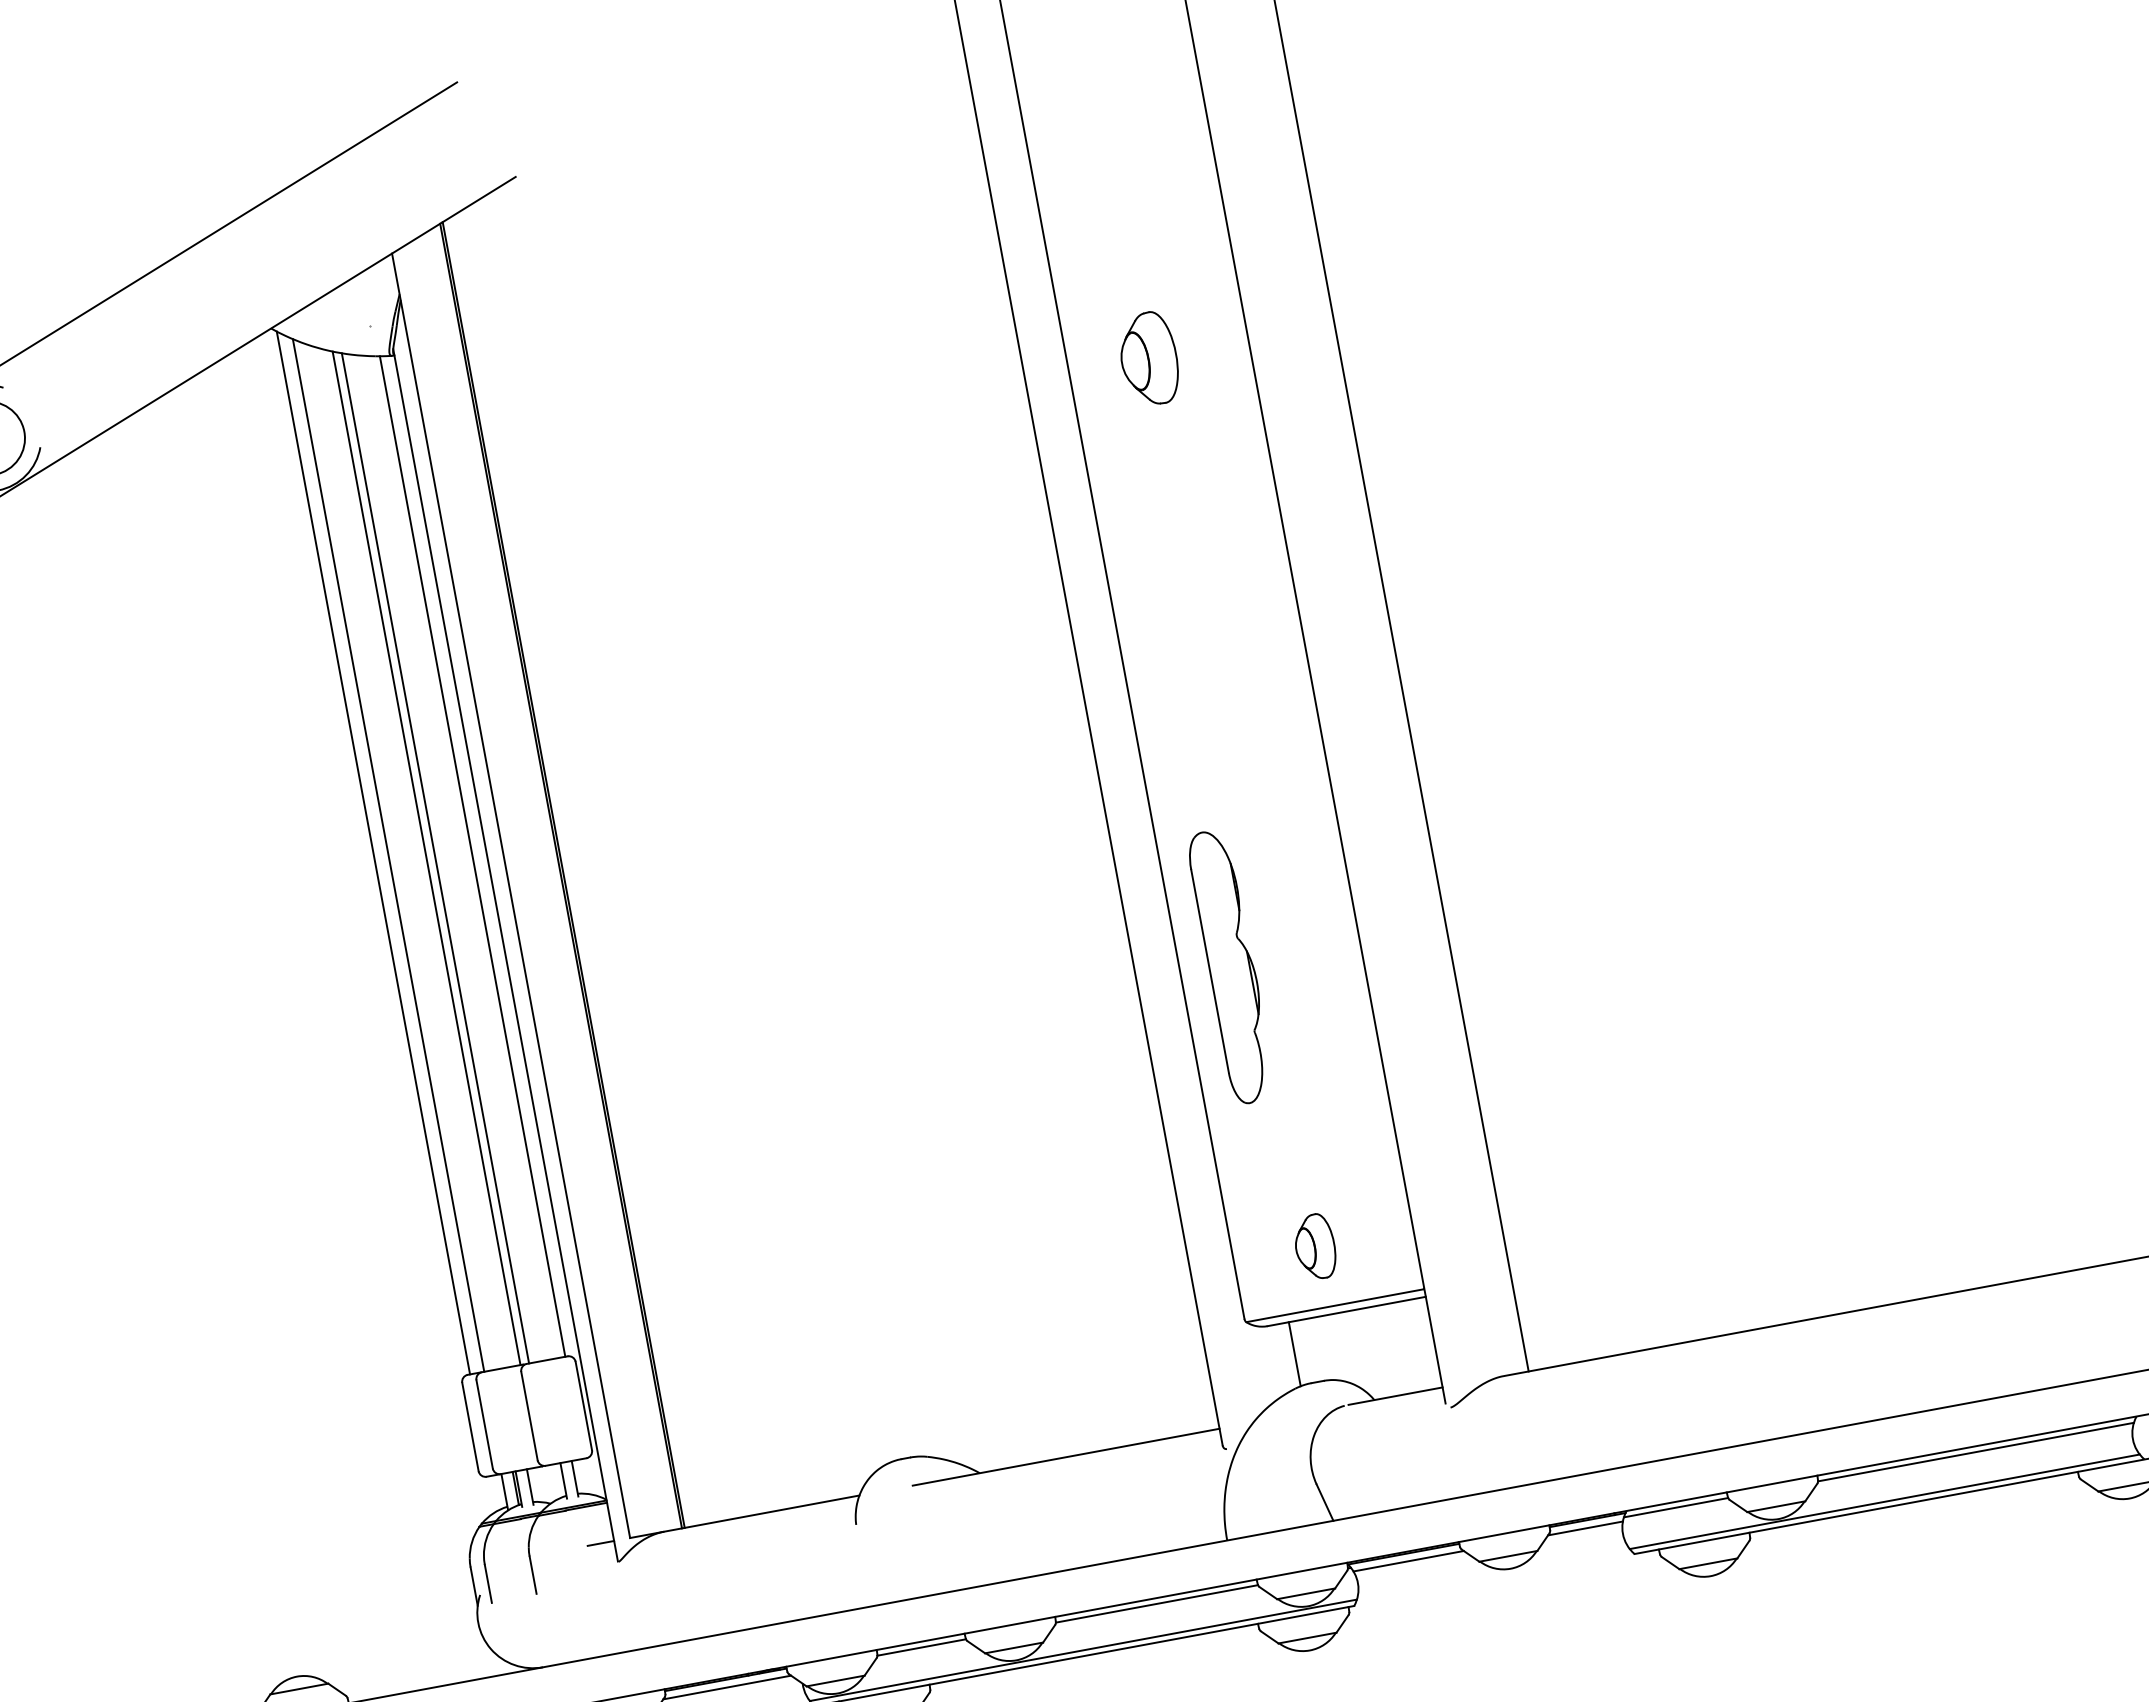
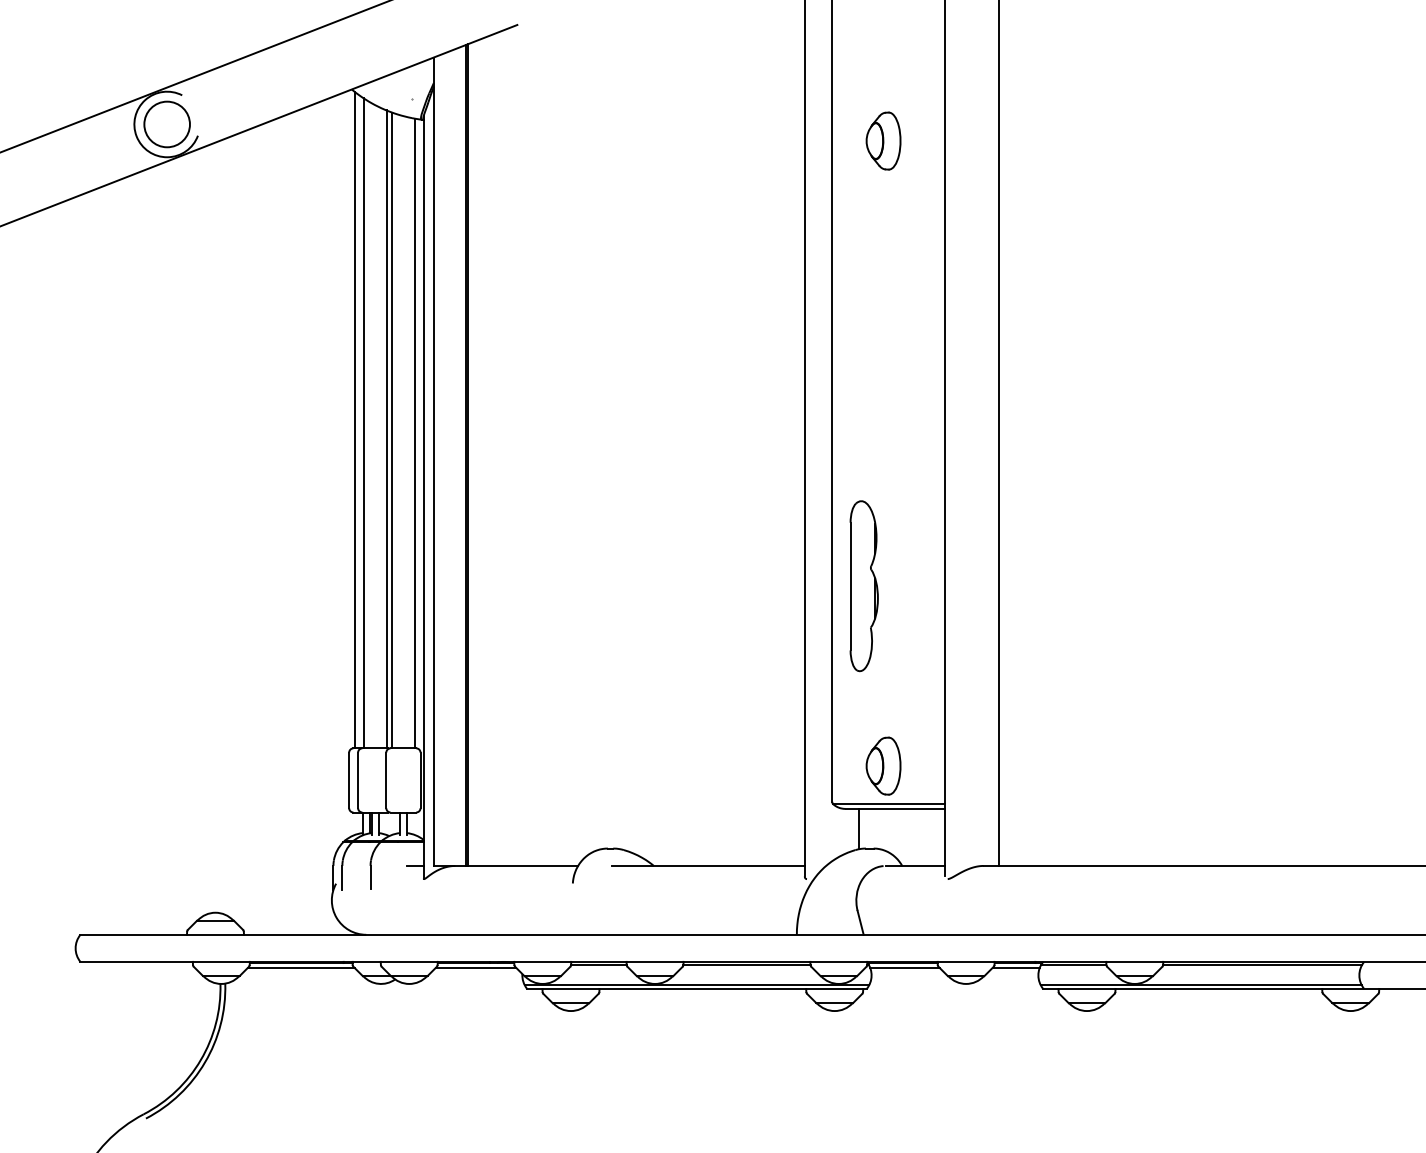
part: (1148, 358) -> (883, 140), moved
part: (1315, 1245) -> (883, 765), size x1.43

